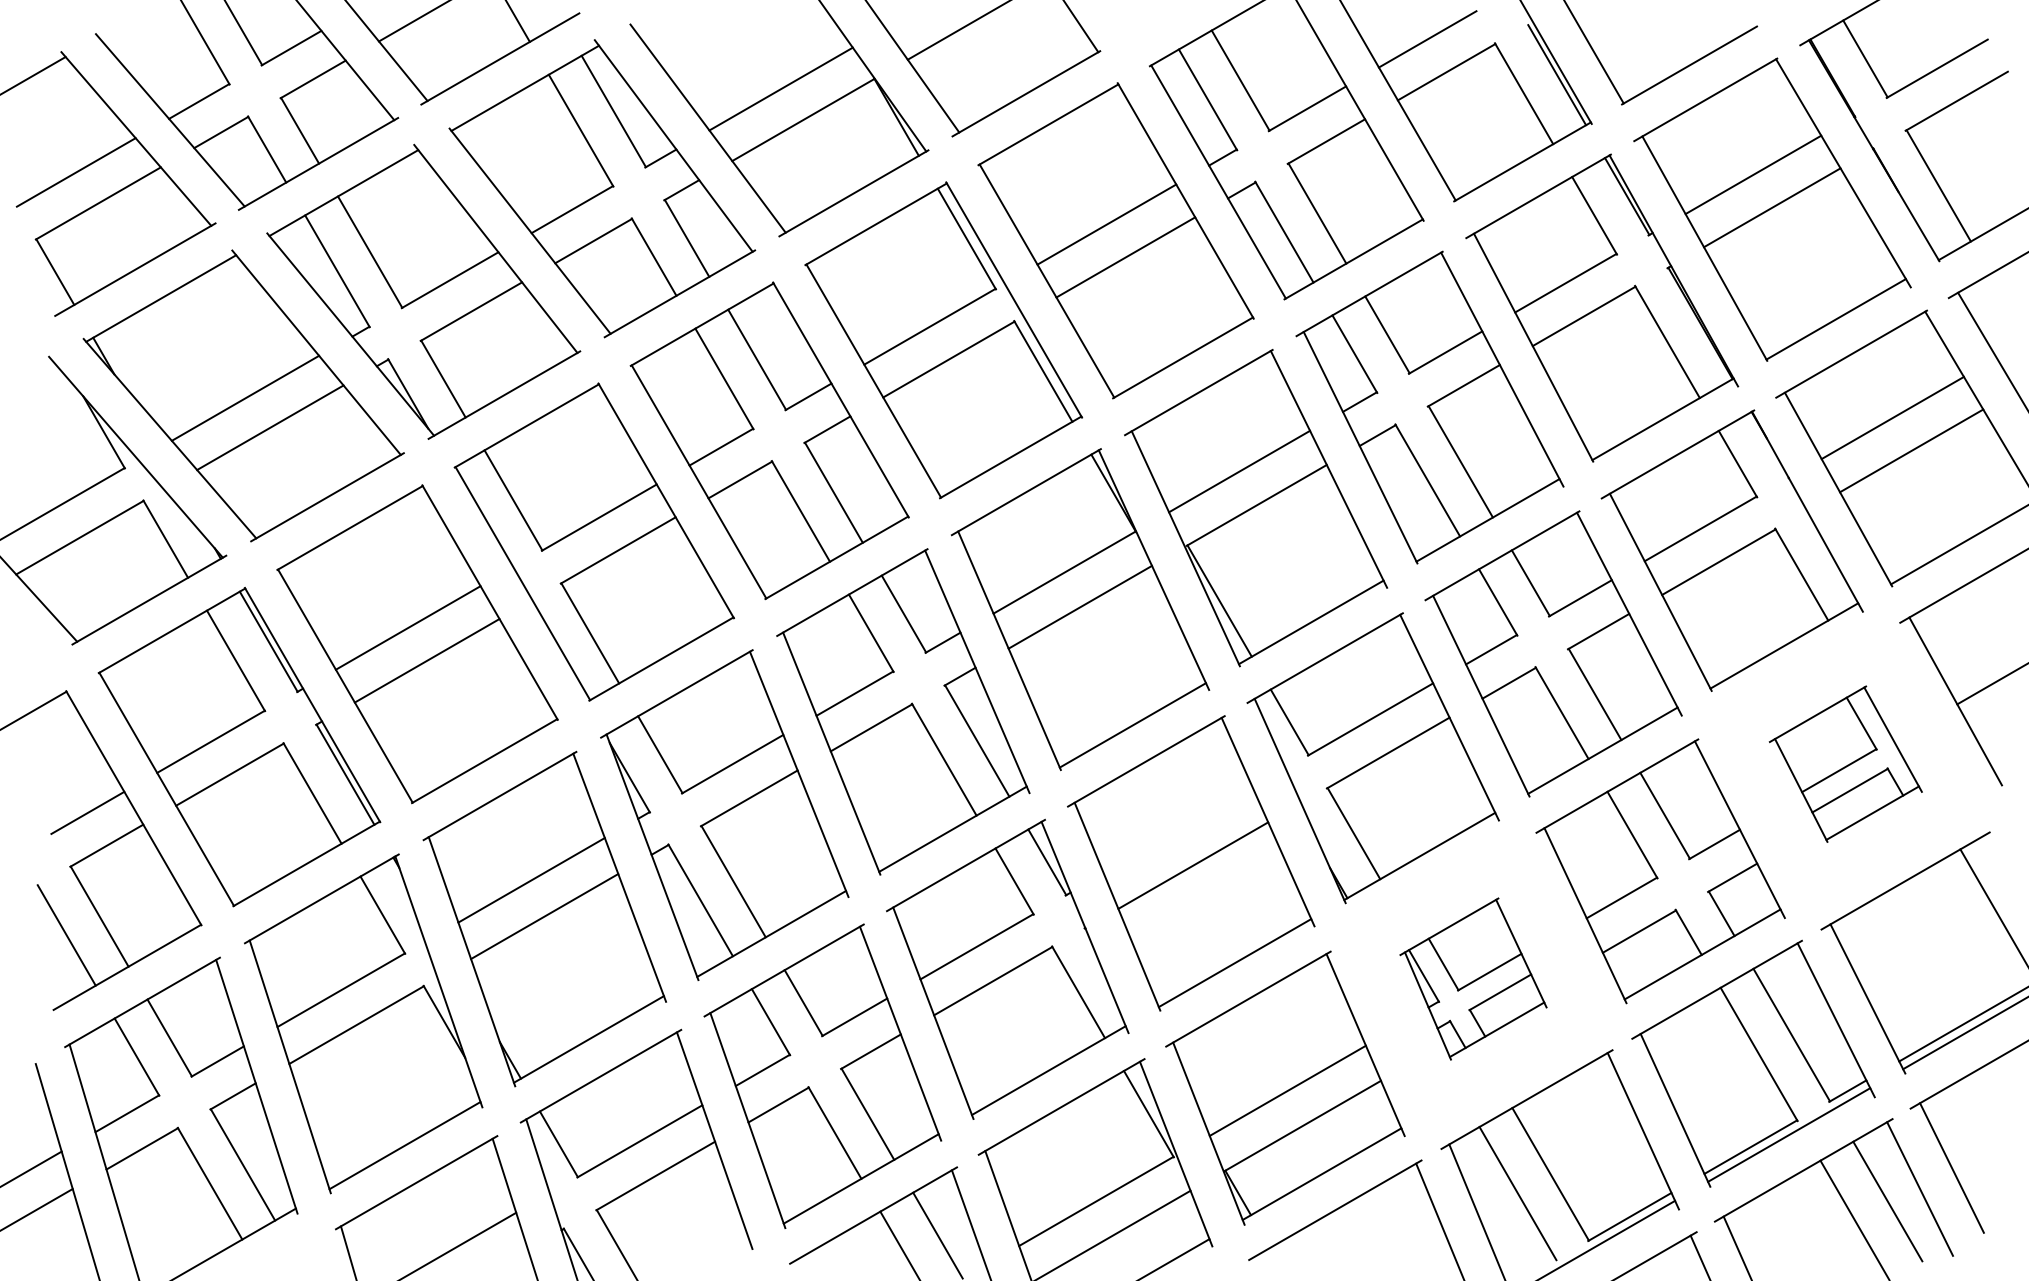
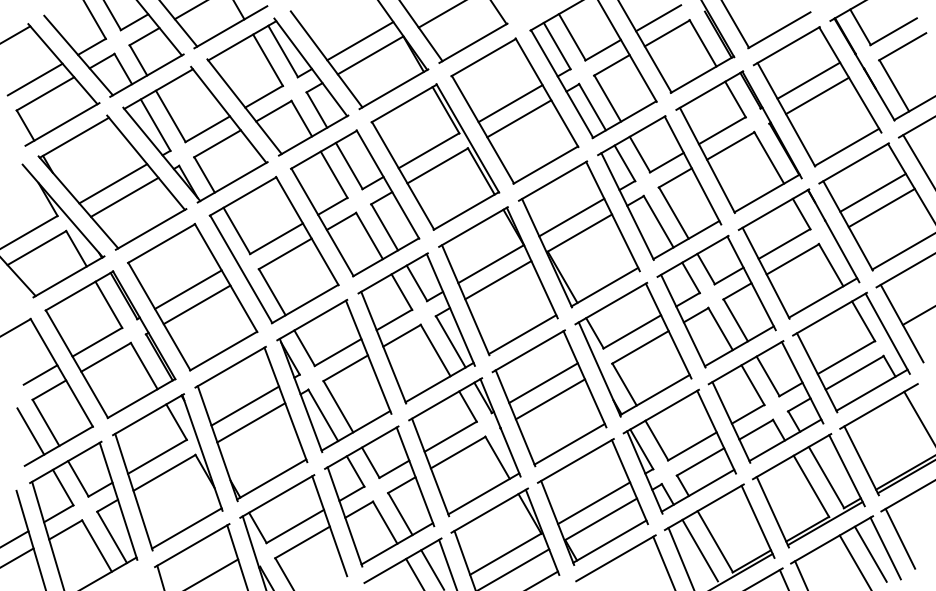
part: (1845, 764) -> (851, 352), size x1.67
line: (1178, 829) -> (543, 382), added
part: (1473, 978) -> (679, 451), size x1.67

